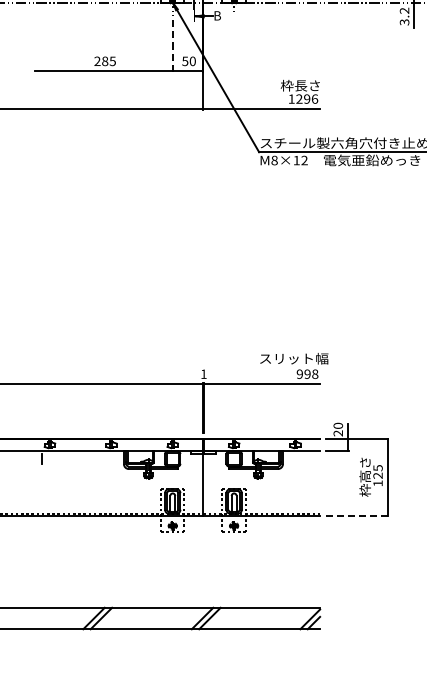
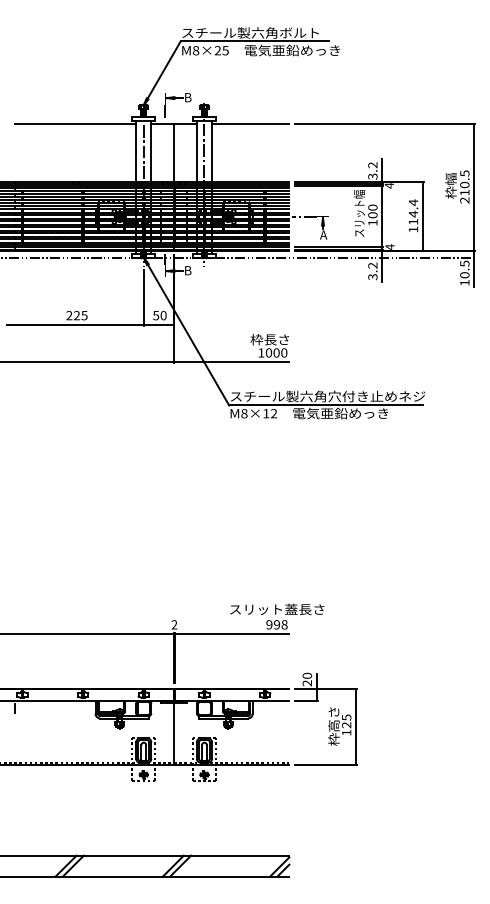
line: (172, 43) -> (143, 297), dashed -> solid
text: (105, 61) -> (77, 315), 285 -> 225
text: (307, 98) -> (276, 352), 1296 -> 1000
text: (335, 358) -> (304, 609), スリット幅 -> スリット蓋長さ
text: (203, 373) -> (174, 624), 1 -> 2
line: (357, 515) -> (326, 764), dashed -> solid

